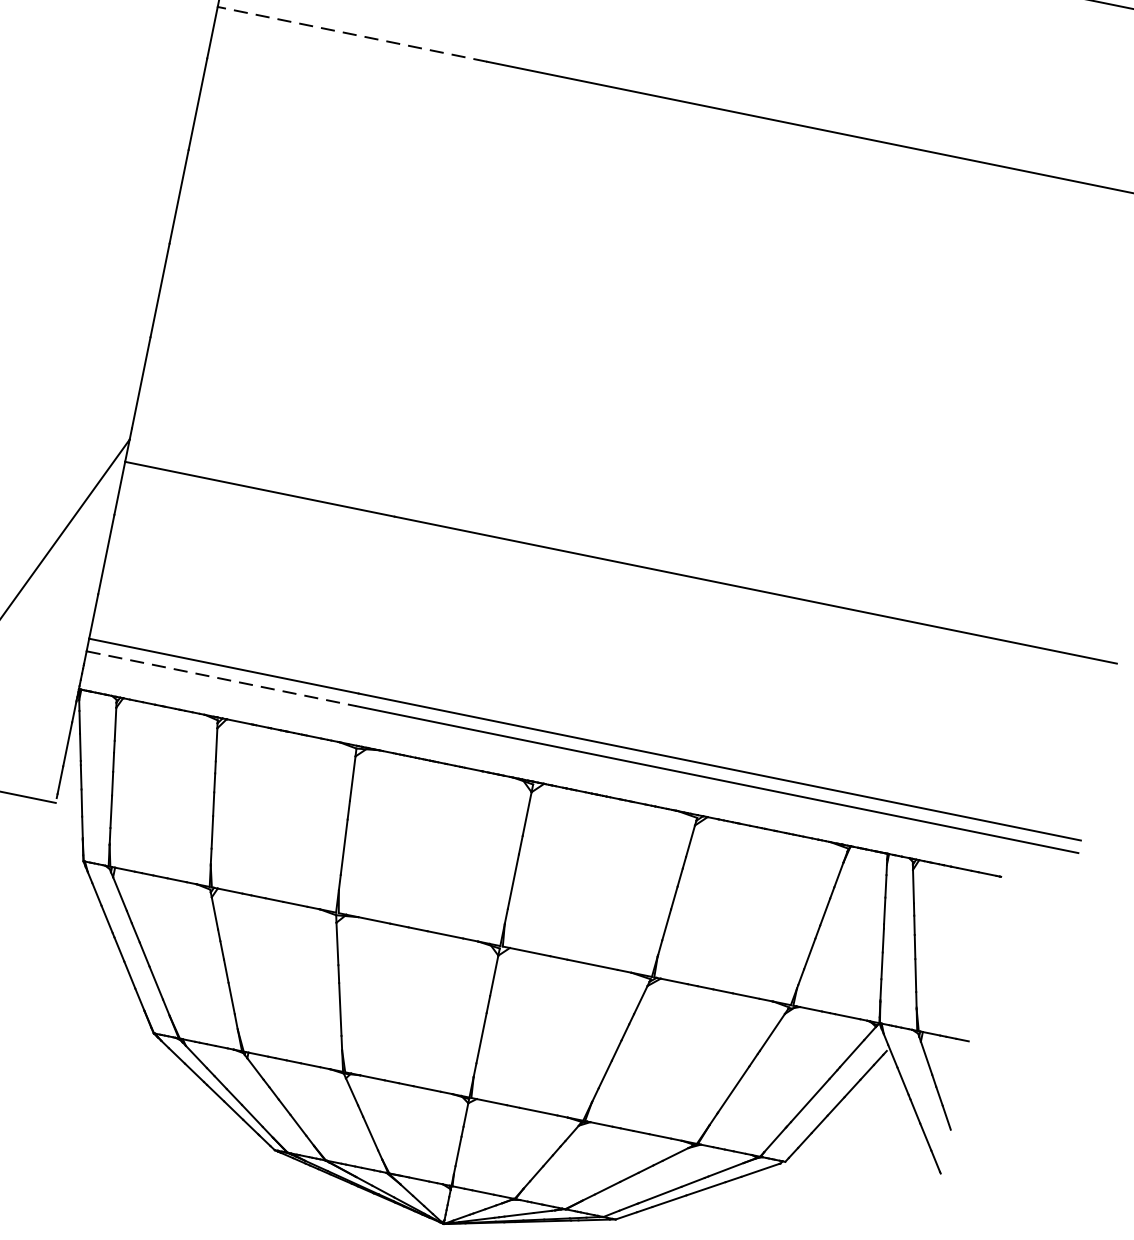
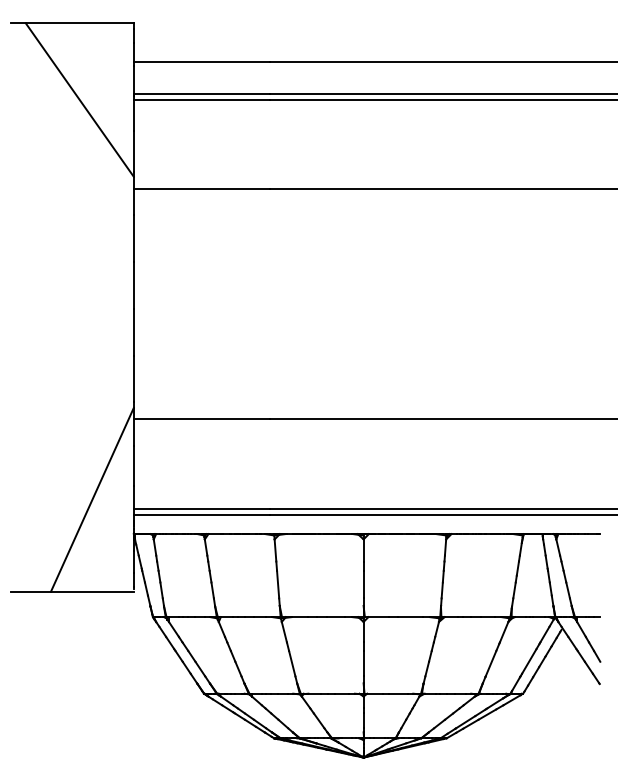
line: (351, 34) -> (201, 189), dashed -> solid
line: (222, 678) -> (202, 514), dashed -> solid

